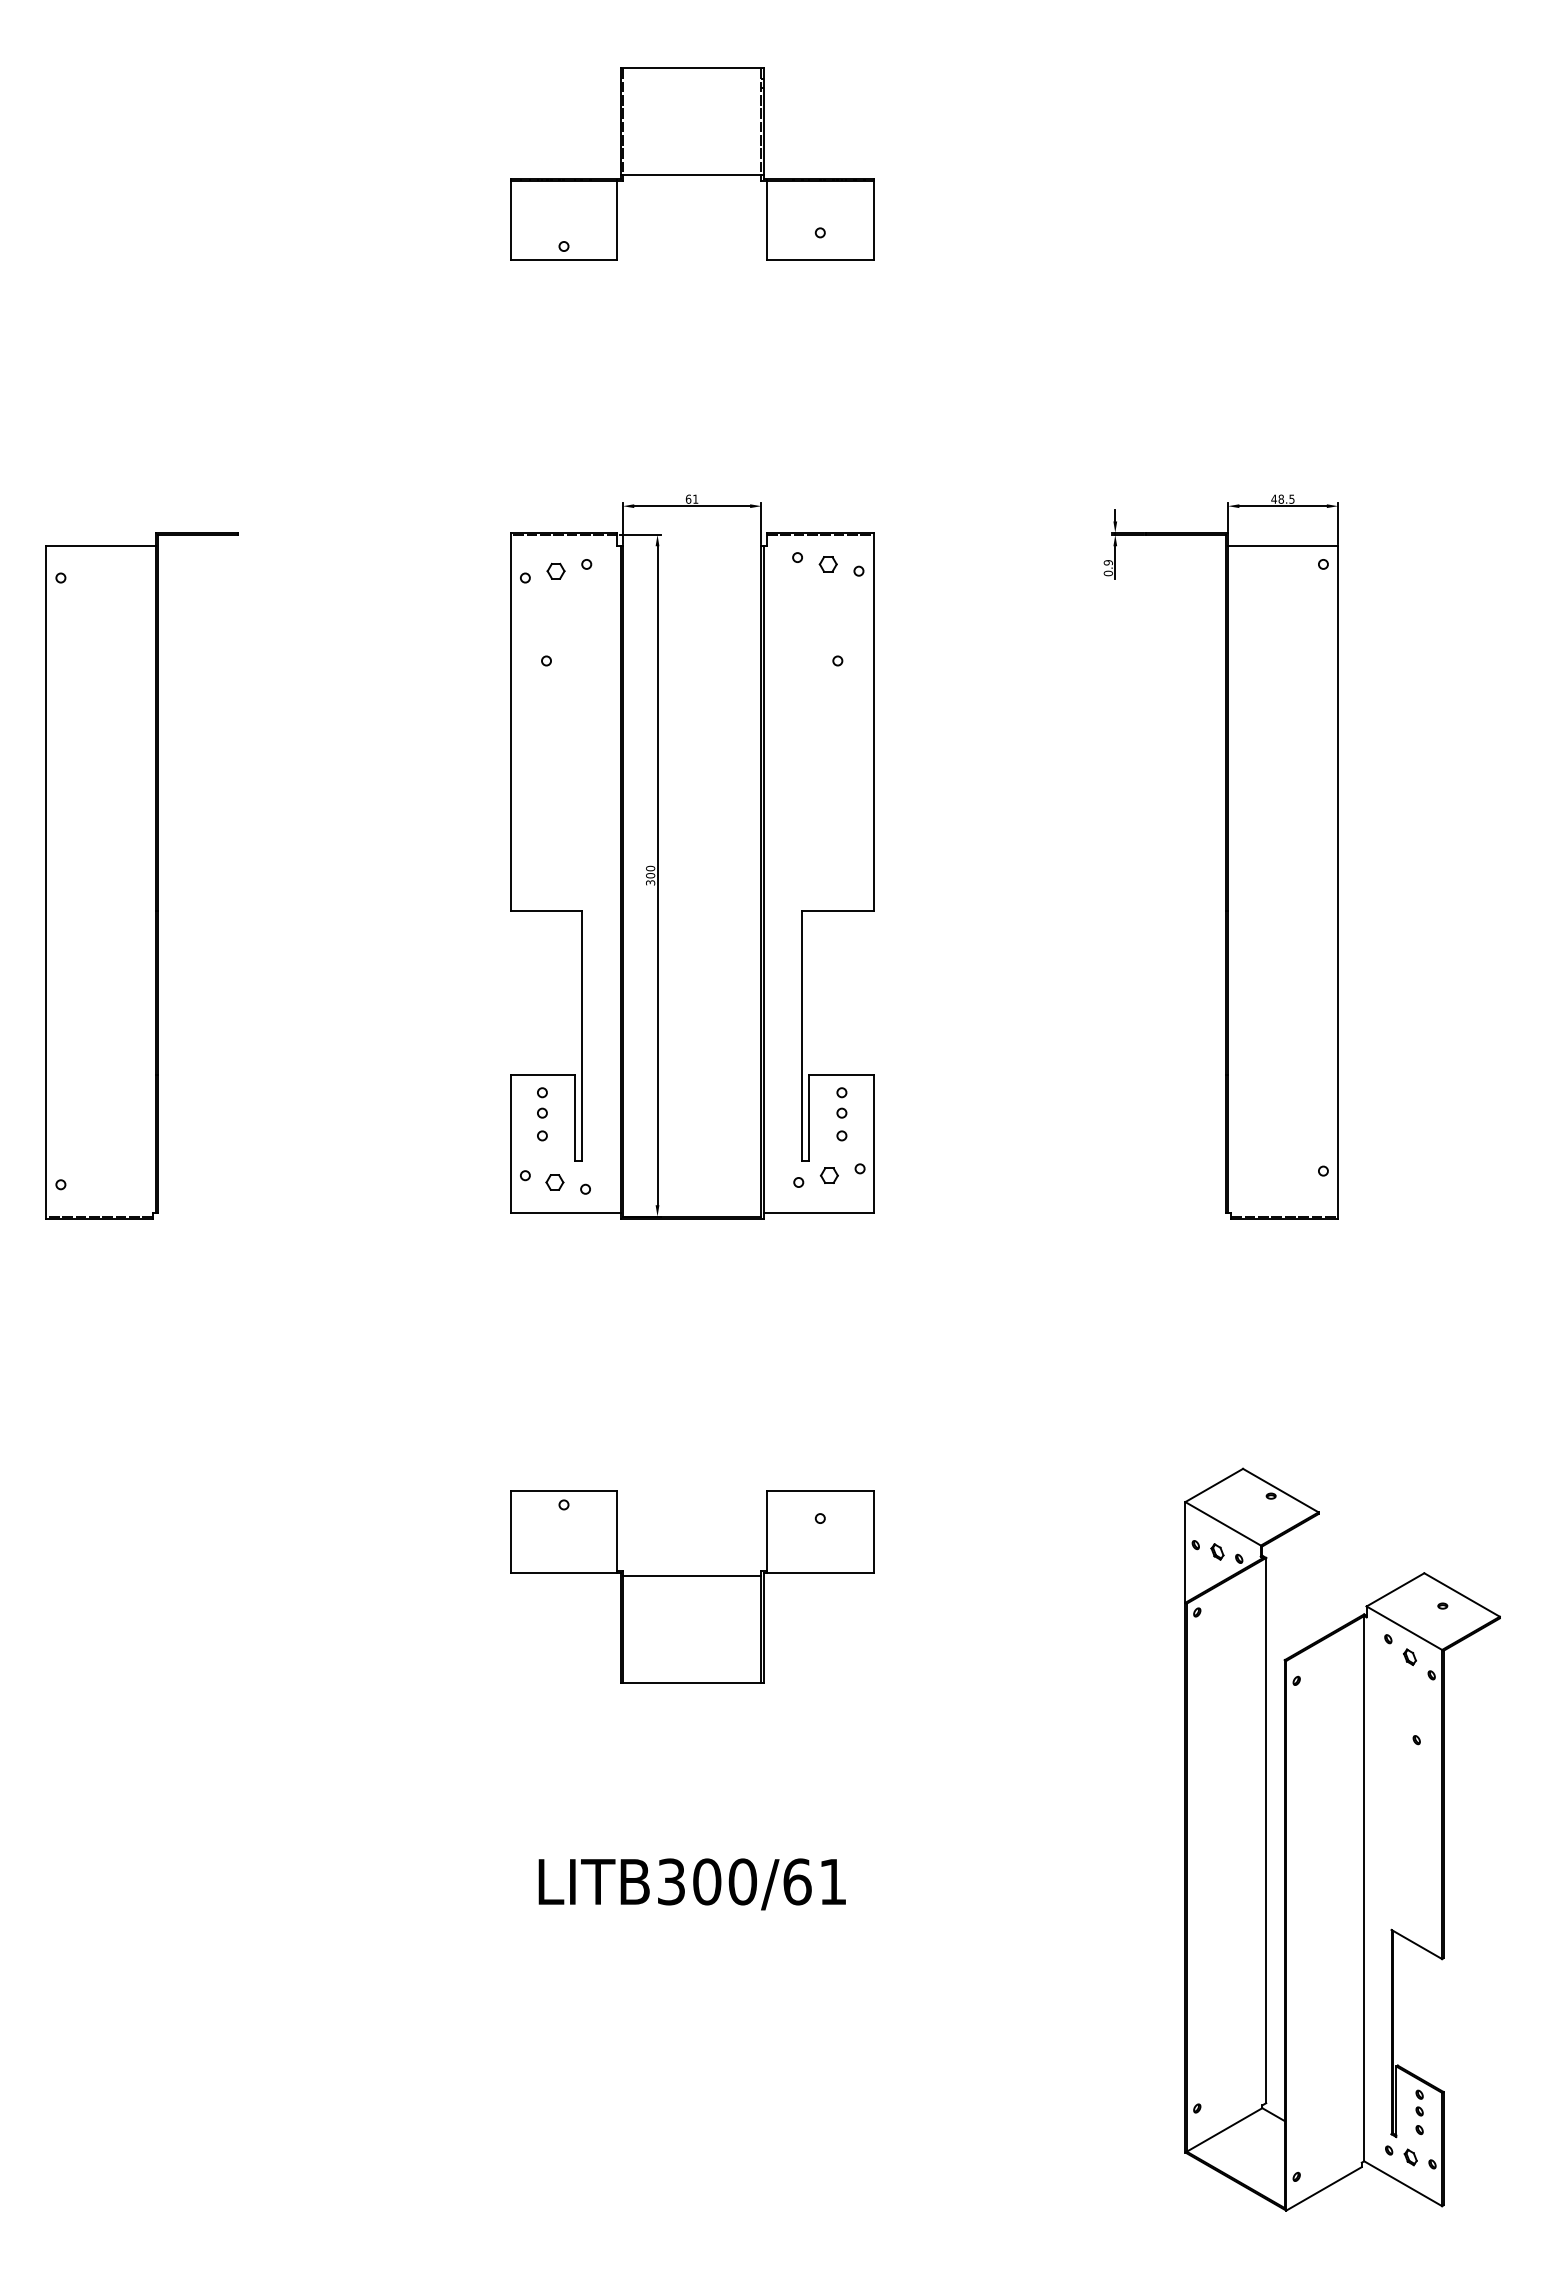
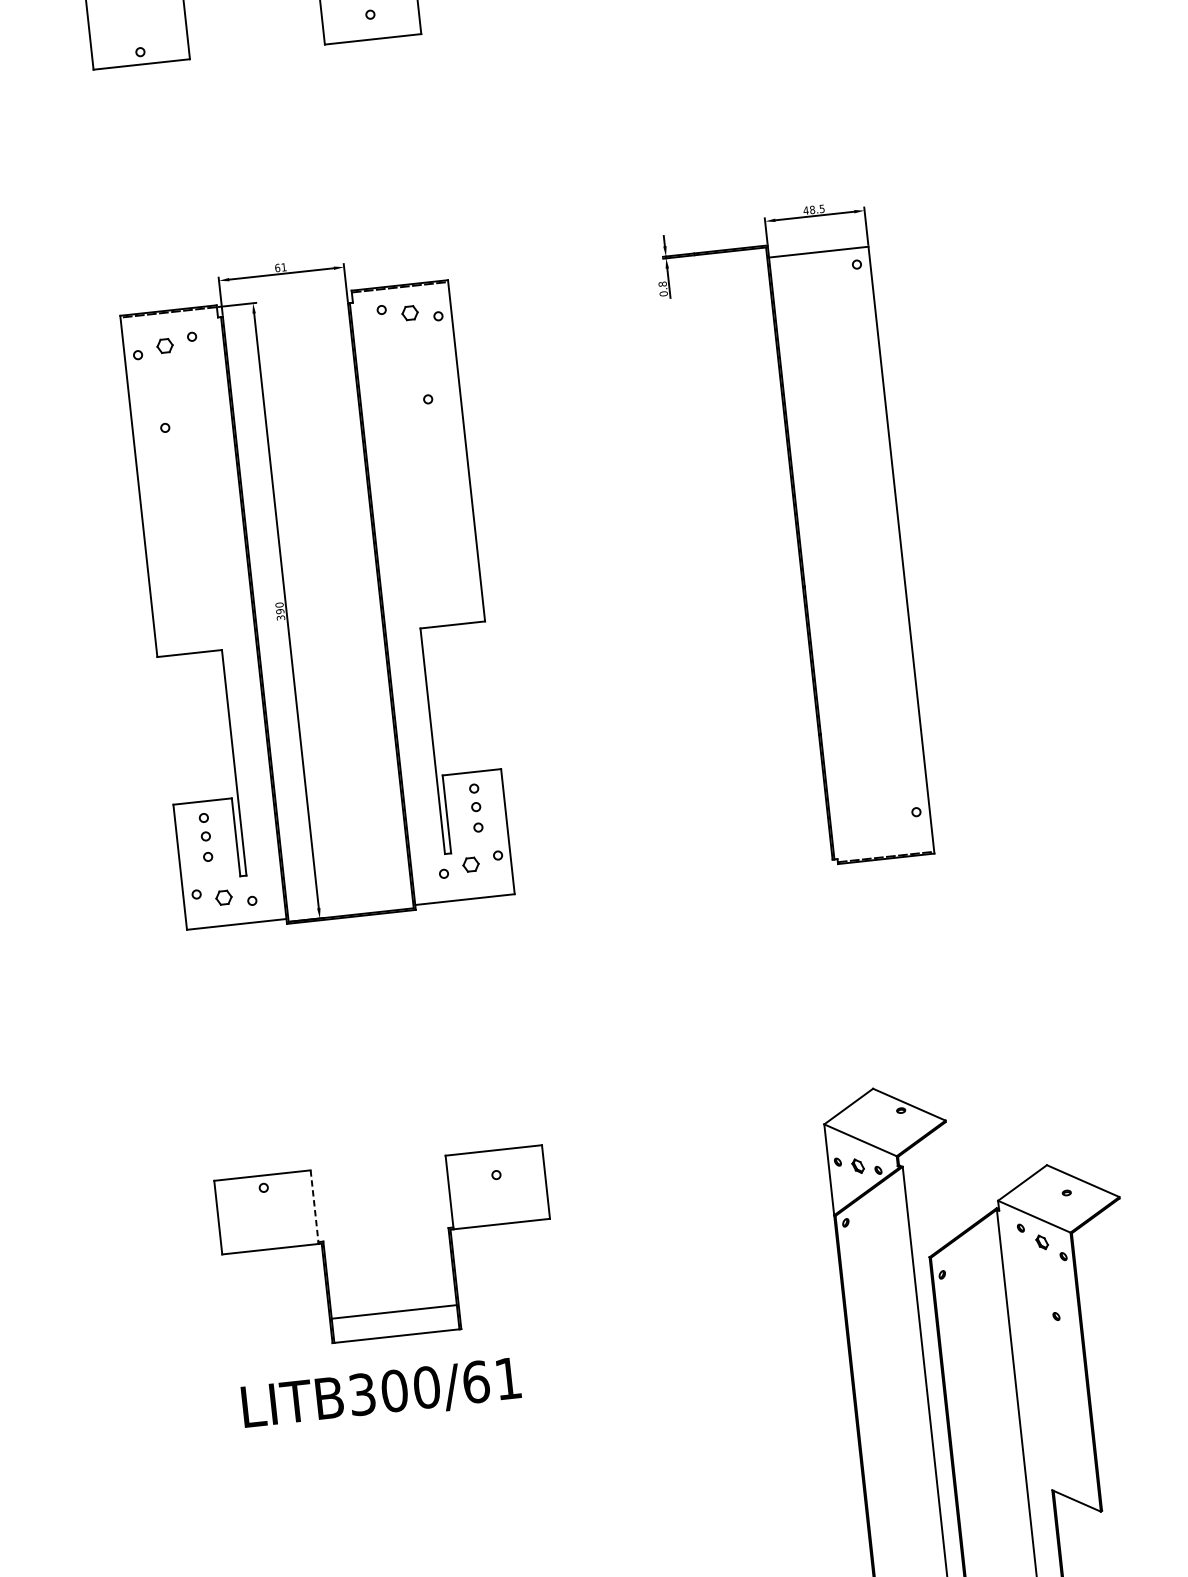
text: (1108, 562) -> (662, 283), 0.9 -> 0.8
text: (650, 875) -> (280, 611), 300 -> 390
line: (617, 1532) -> (314, 1207), solid -> dashed
line: (691, 1576) -> (393, 1312), moved
text: (691, 1884) -> (380, 1394), moved

